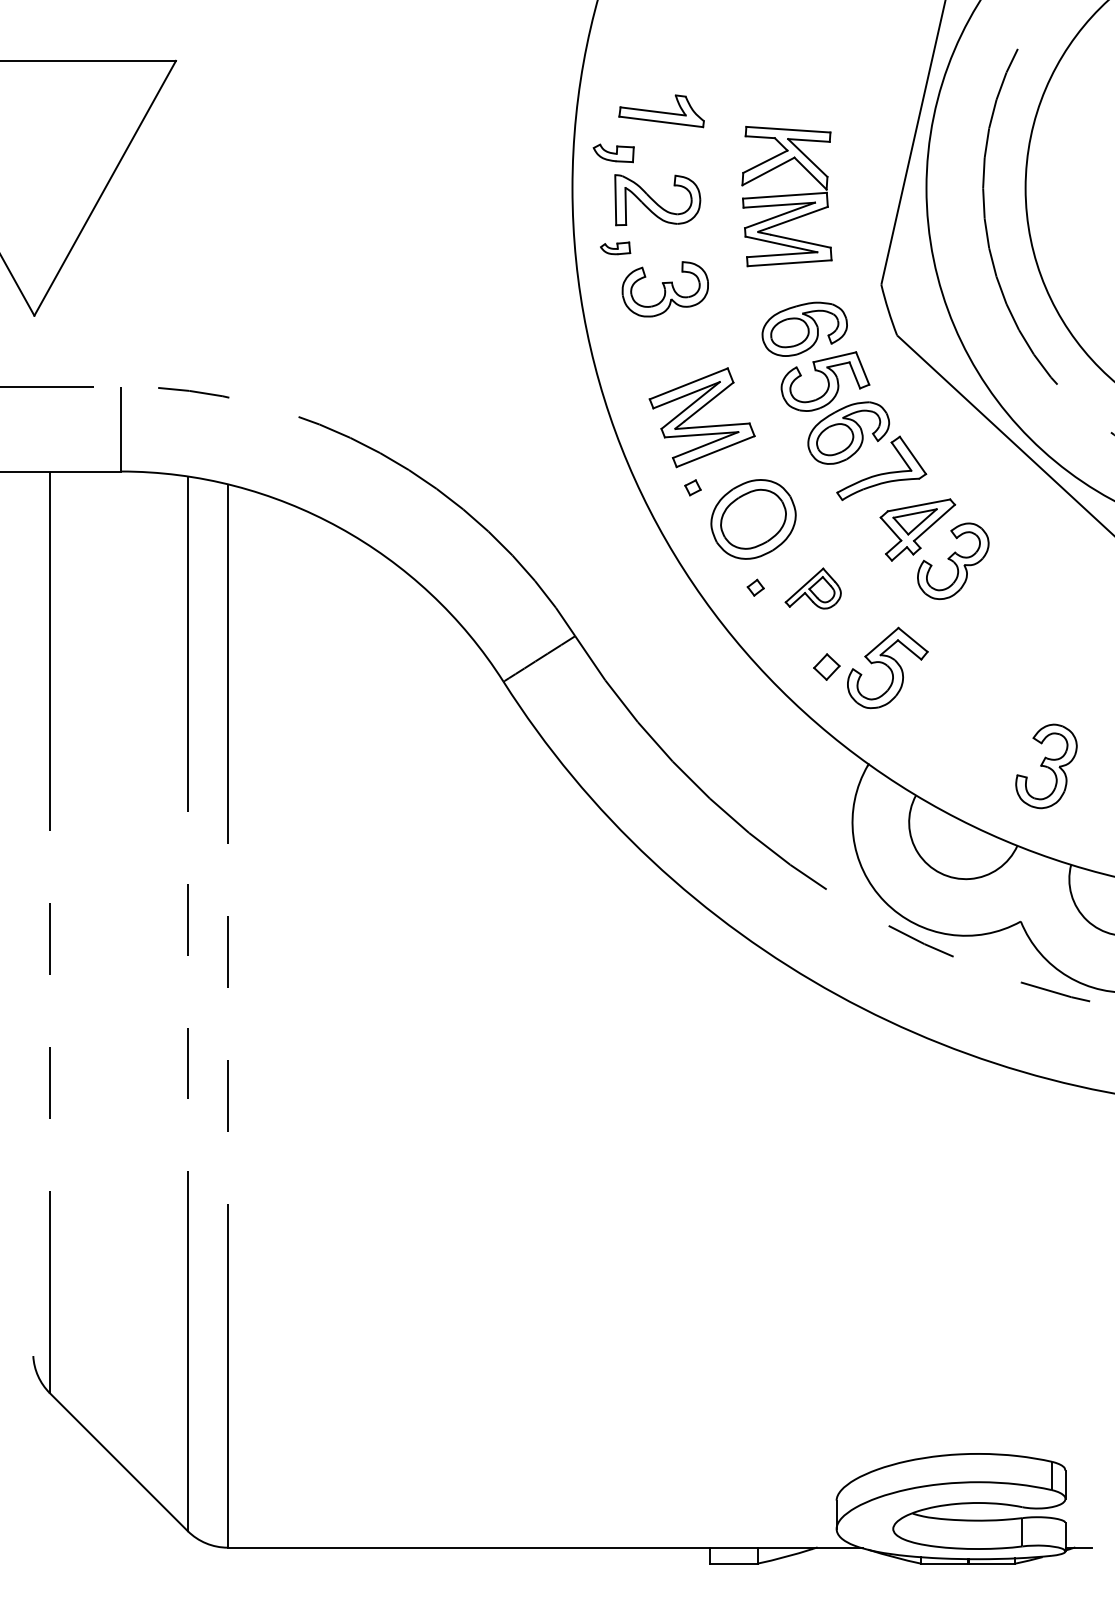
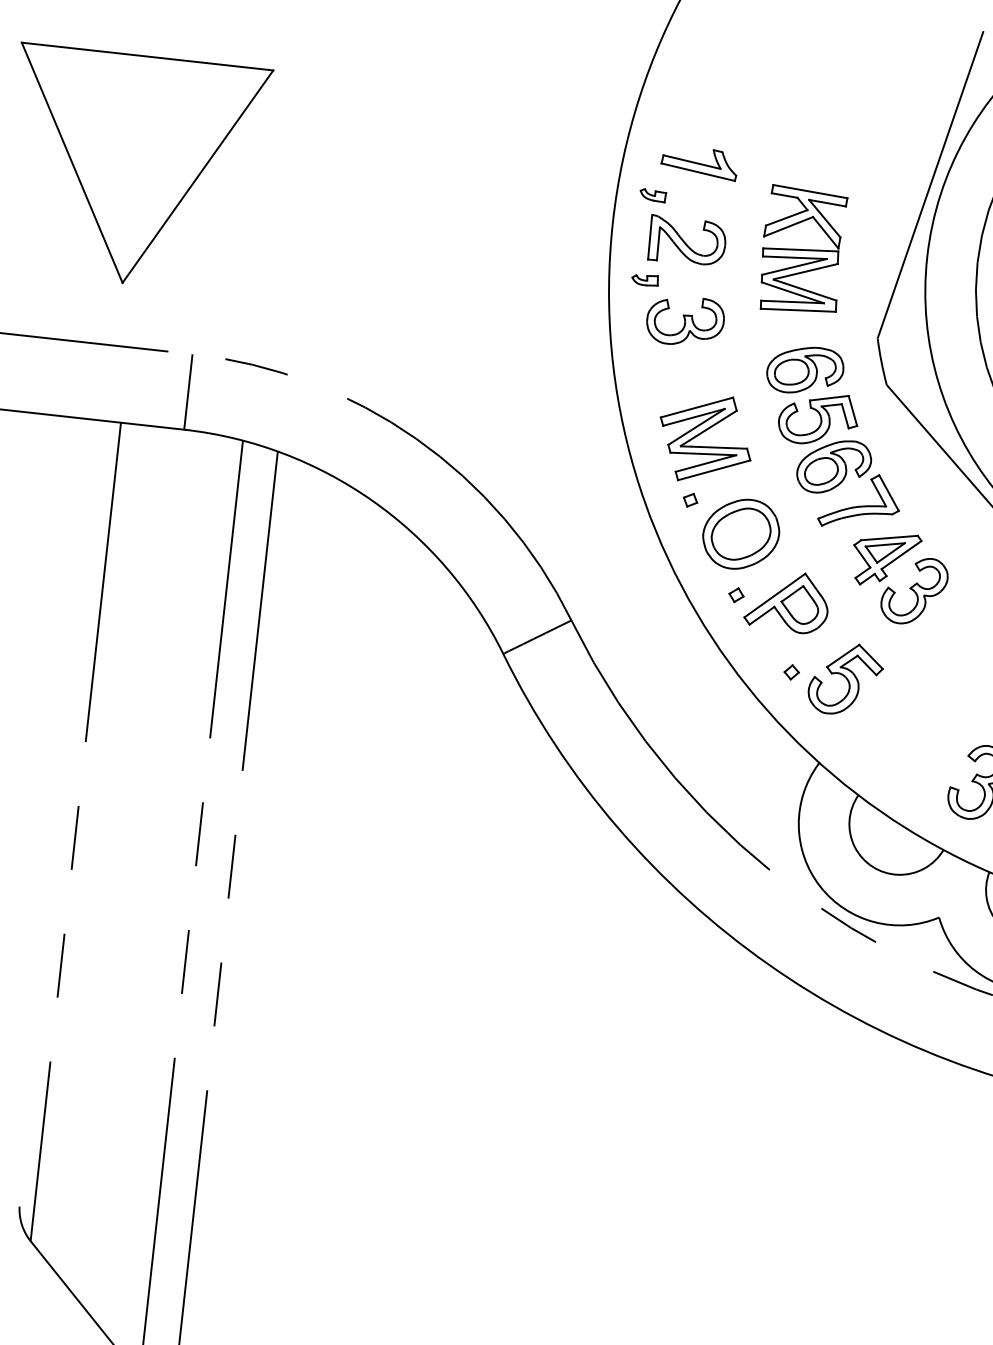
part: (613, 153) -> (652, 195), size x0.71
part: (813, 588) -> (787, 601), size x1.67
part: (826, 666) -> (791, 672), size x0.62

